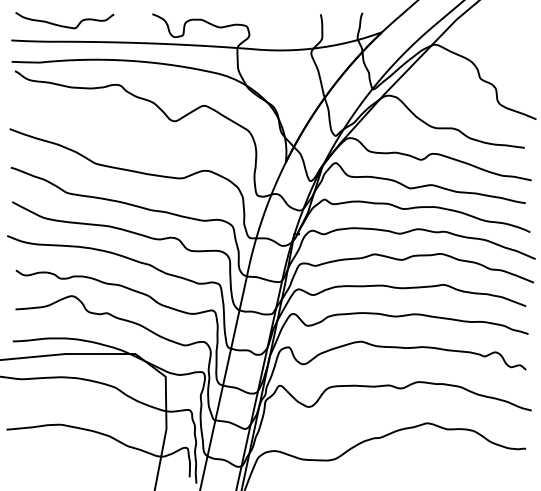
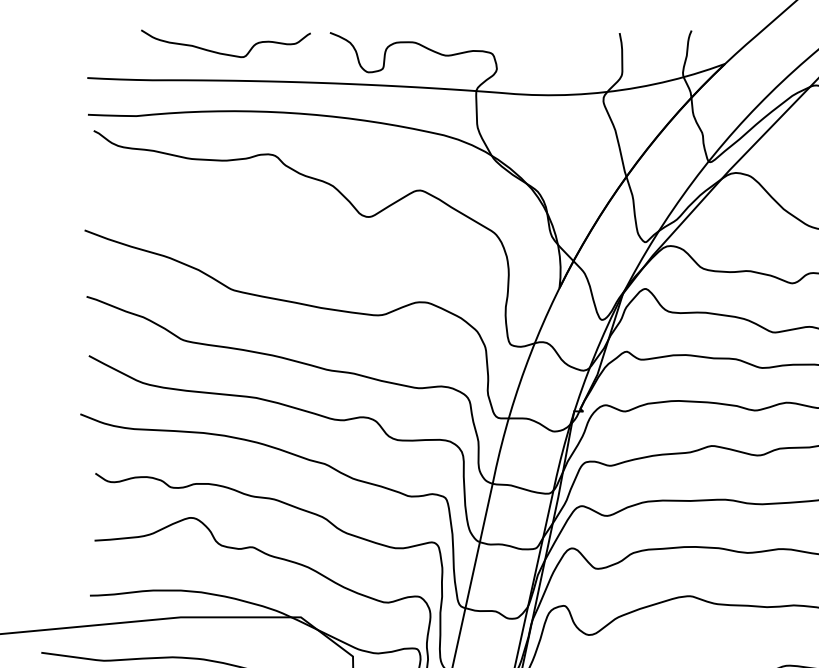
curve: (64, 25) -> (225, 52), moved

